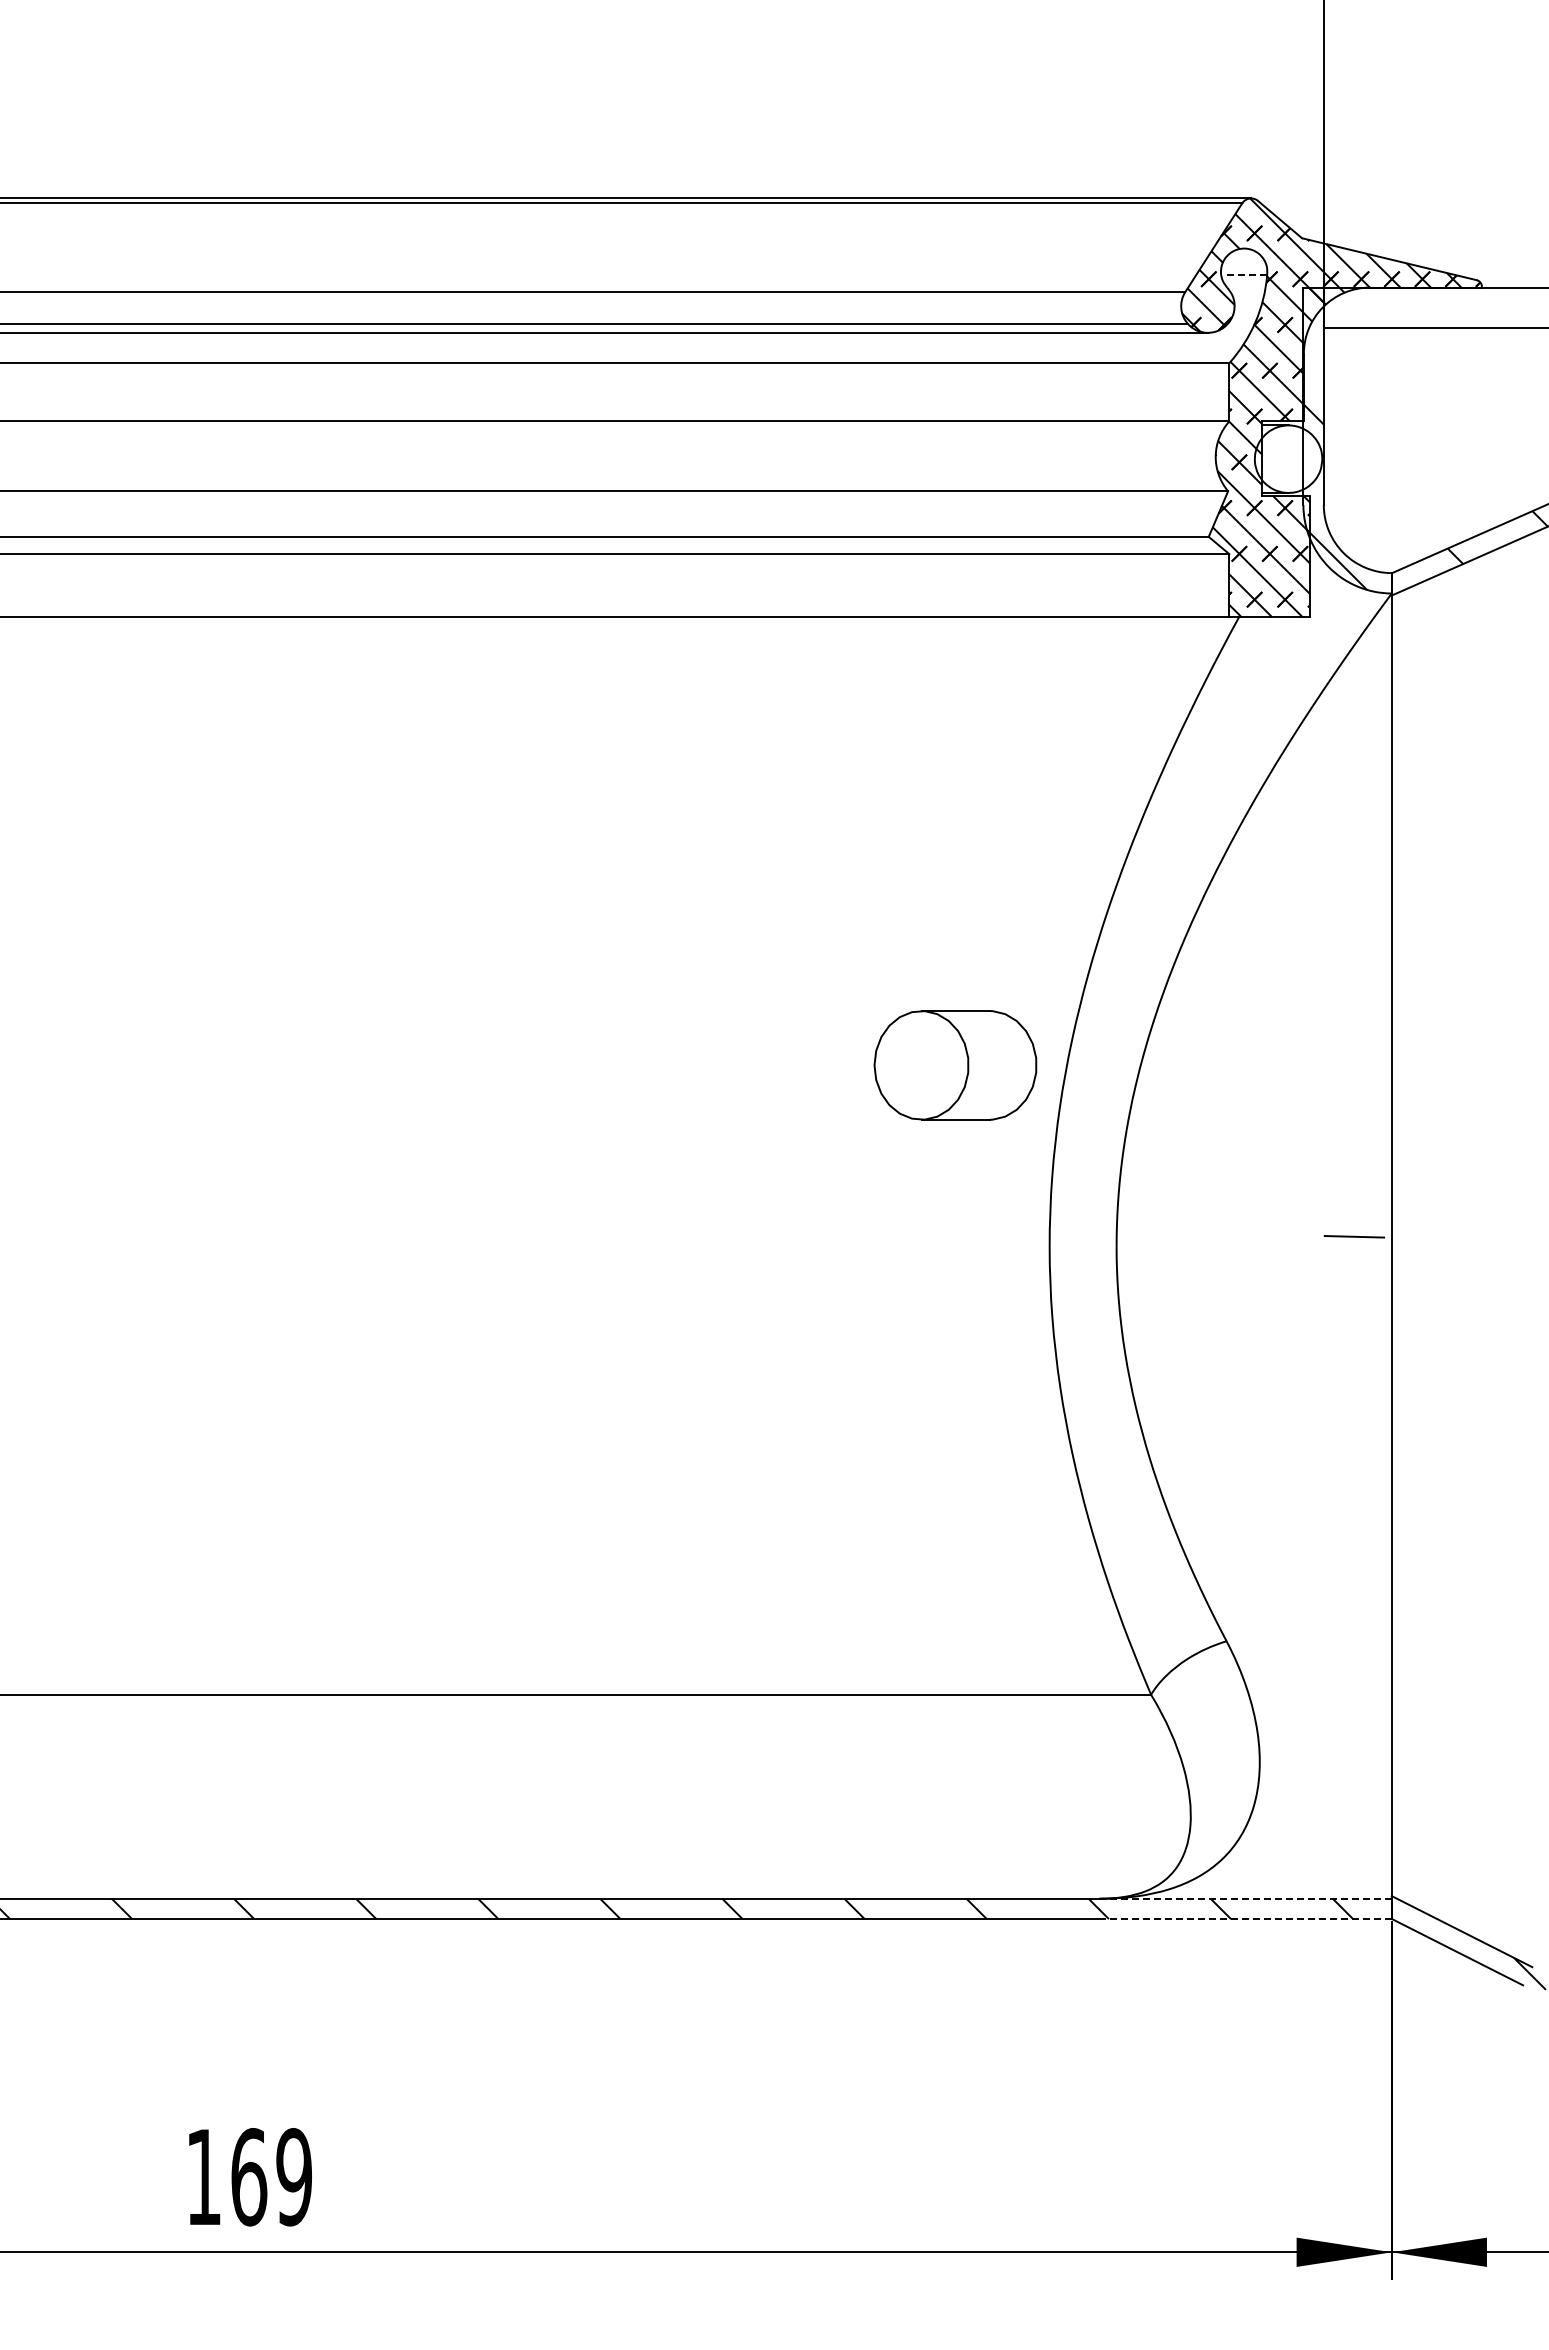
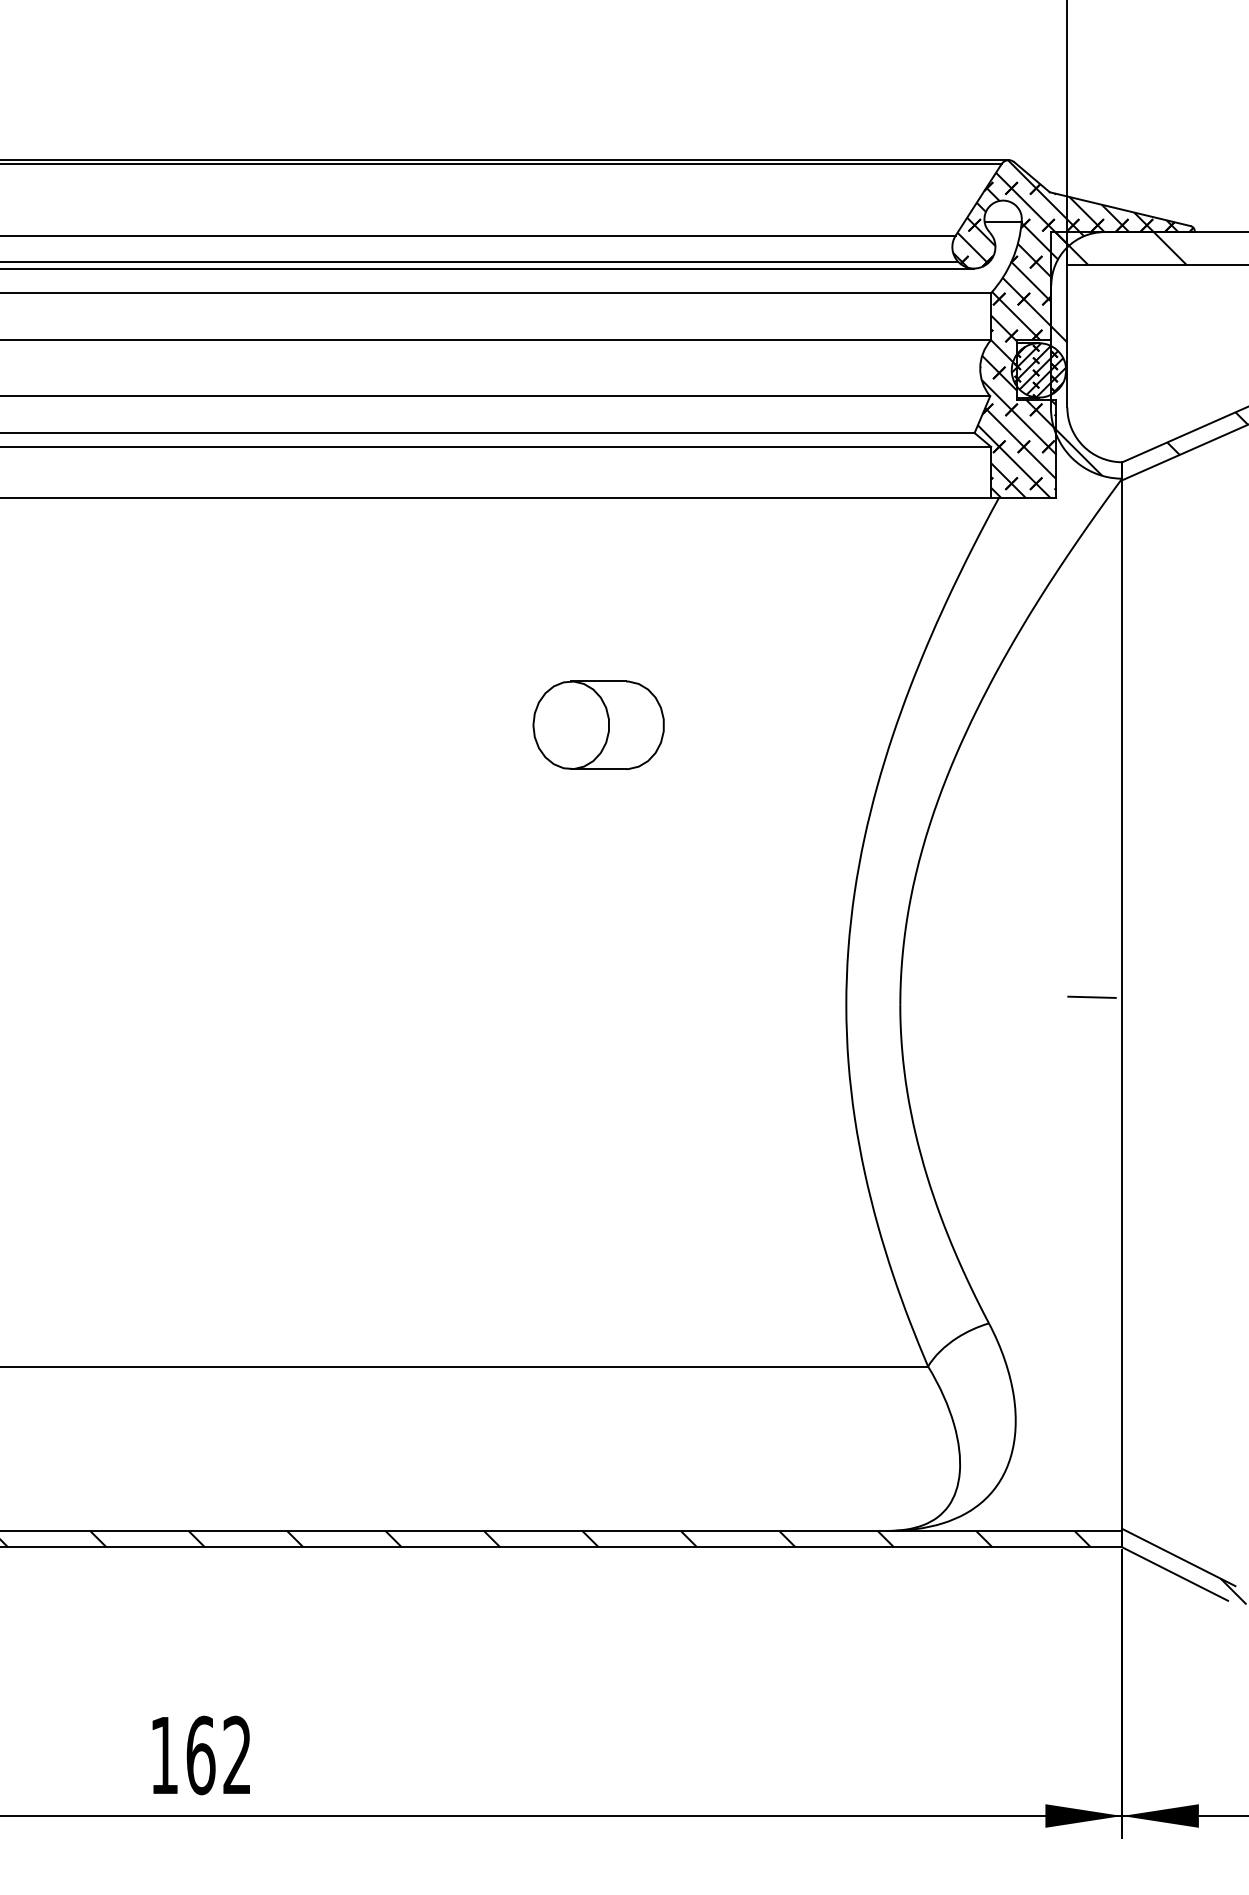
line: (1244, 274) -> (1003, 221), dashed -> solid
hatch: (1397, 307) -> (1126, 248), added
hatch: (1288, 458) -> (1038, 369), added
part: (955, 1065) -> (598, 725), moved
line: (1245, 1898) -> (1004, 1530), dashed -> solid
line: (1245, 1919) -> (1004, 1547), dashed -> solid
text: (293, 2177) -> (236, 1755), 169 -> 162

